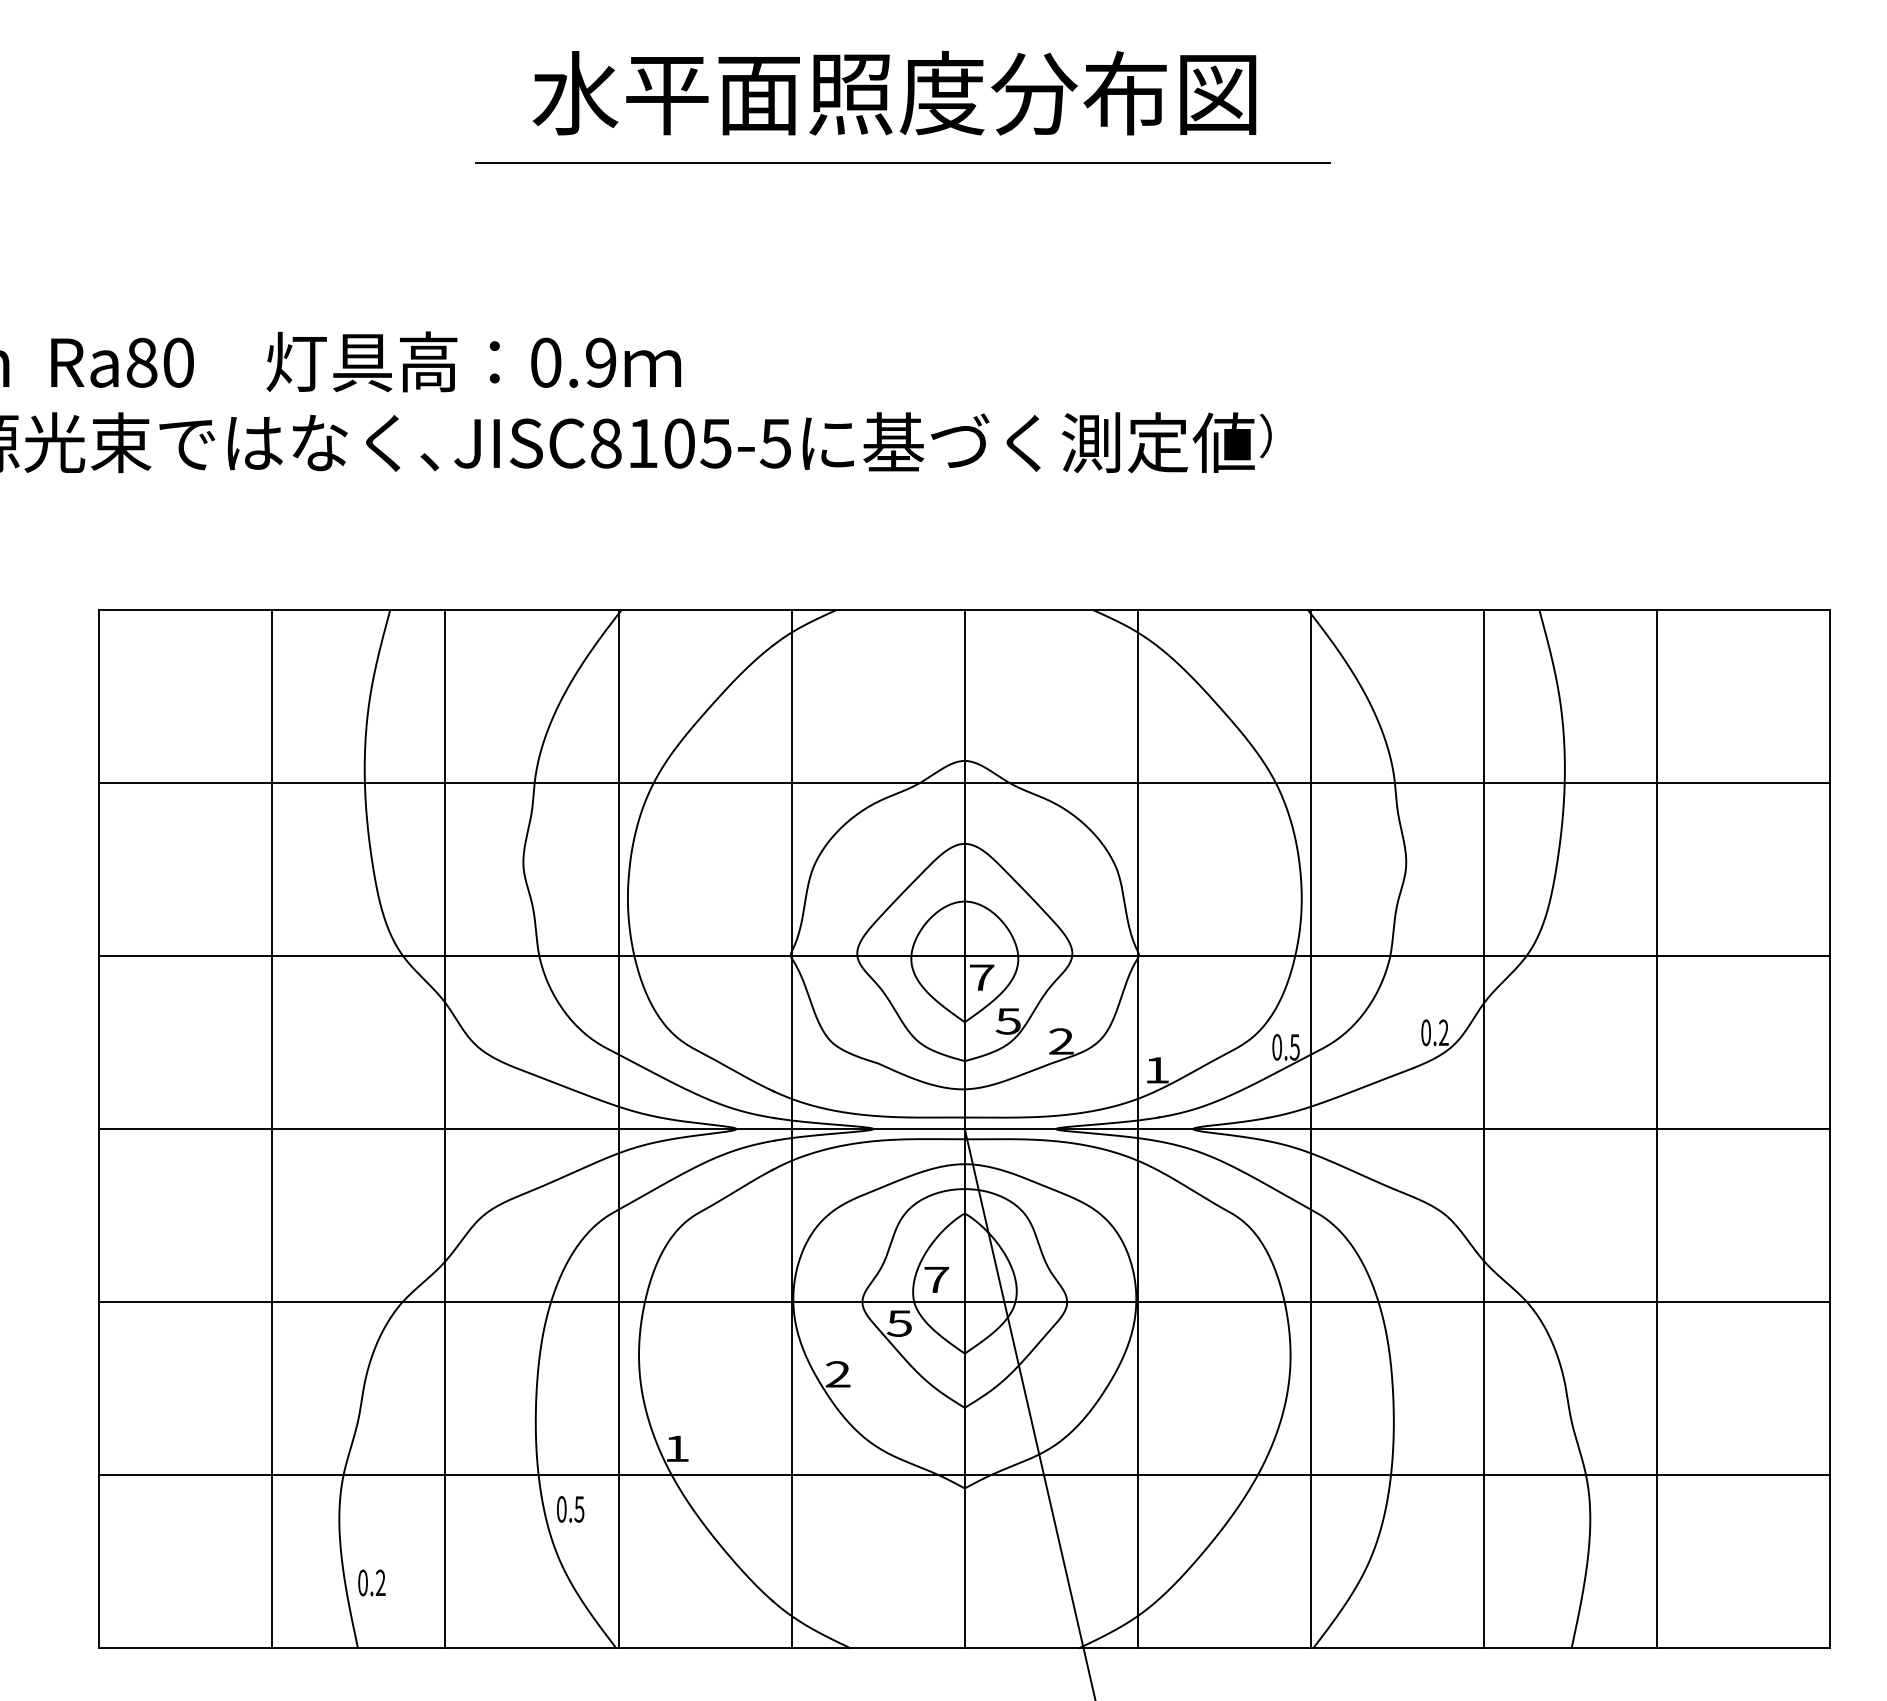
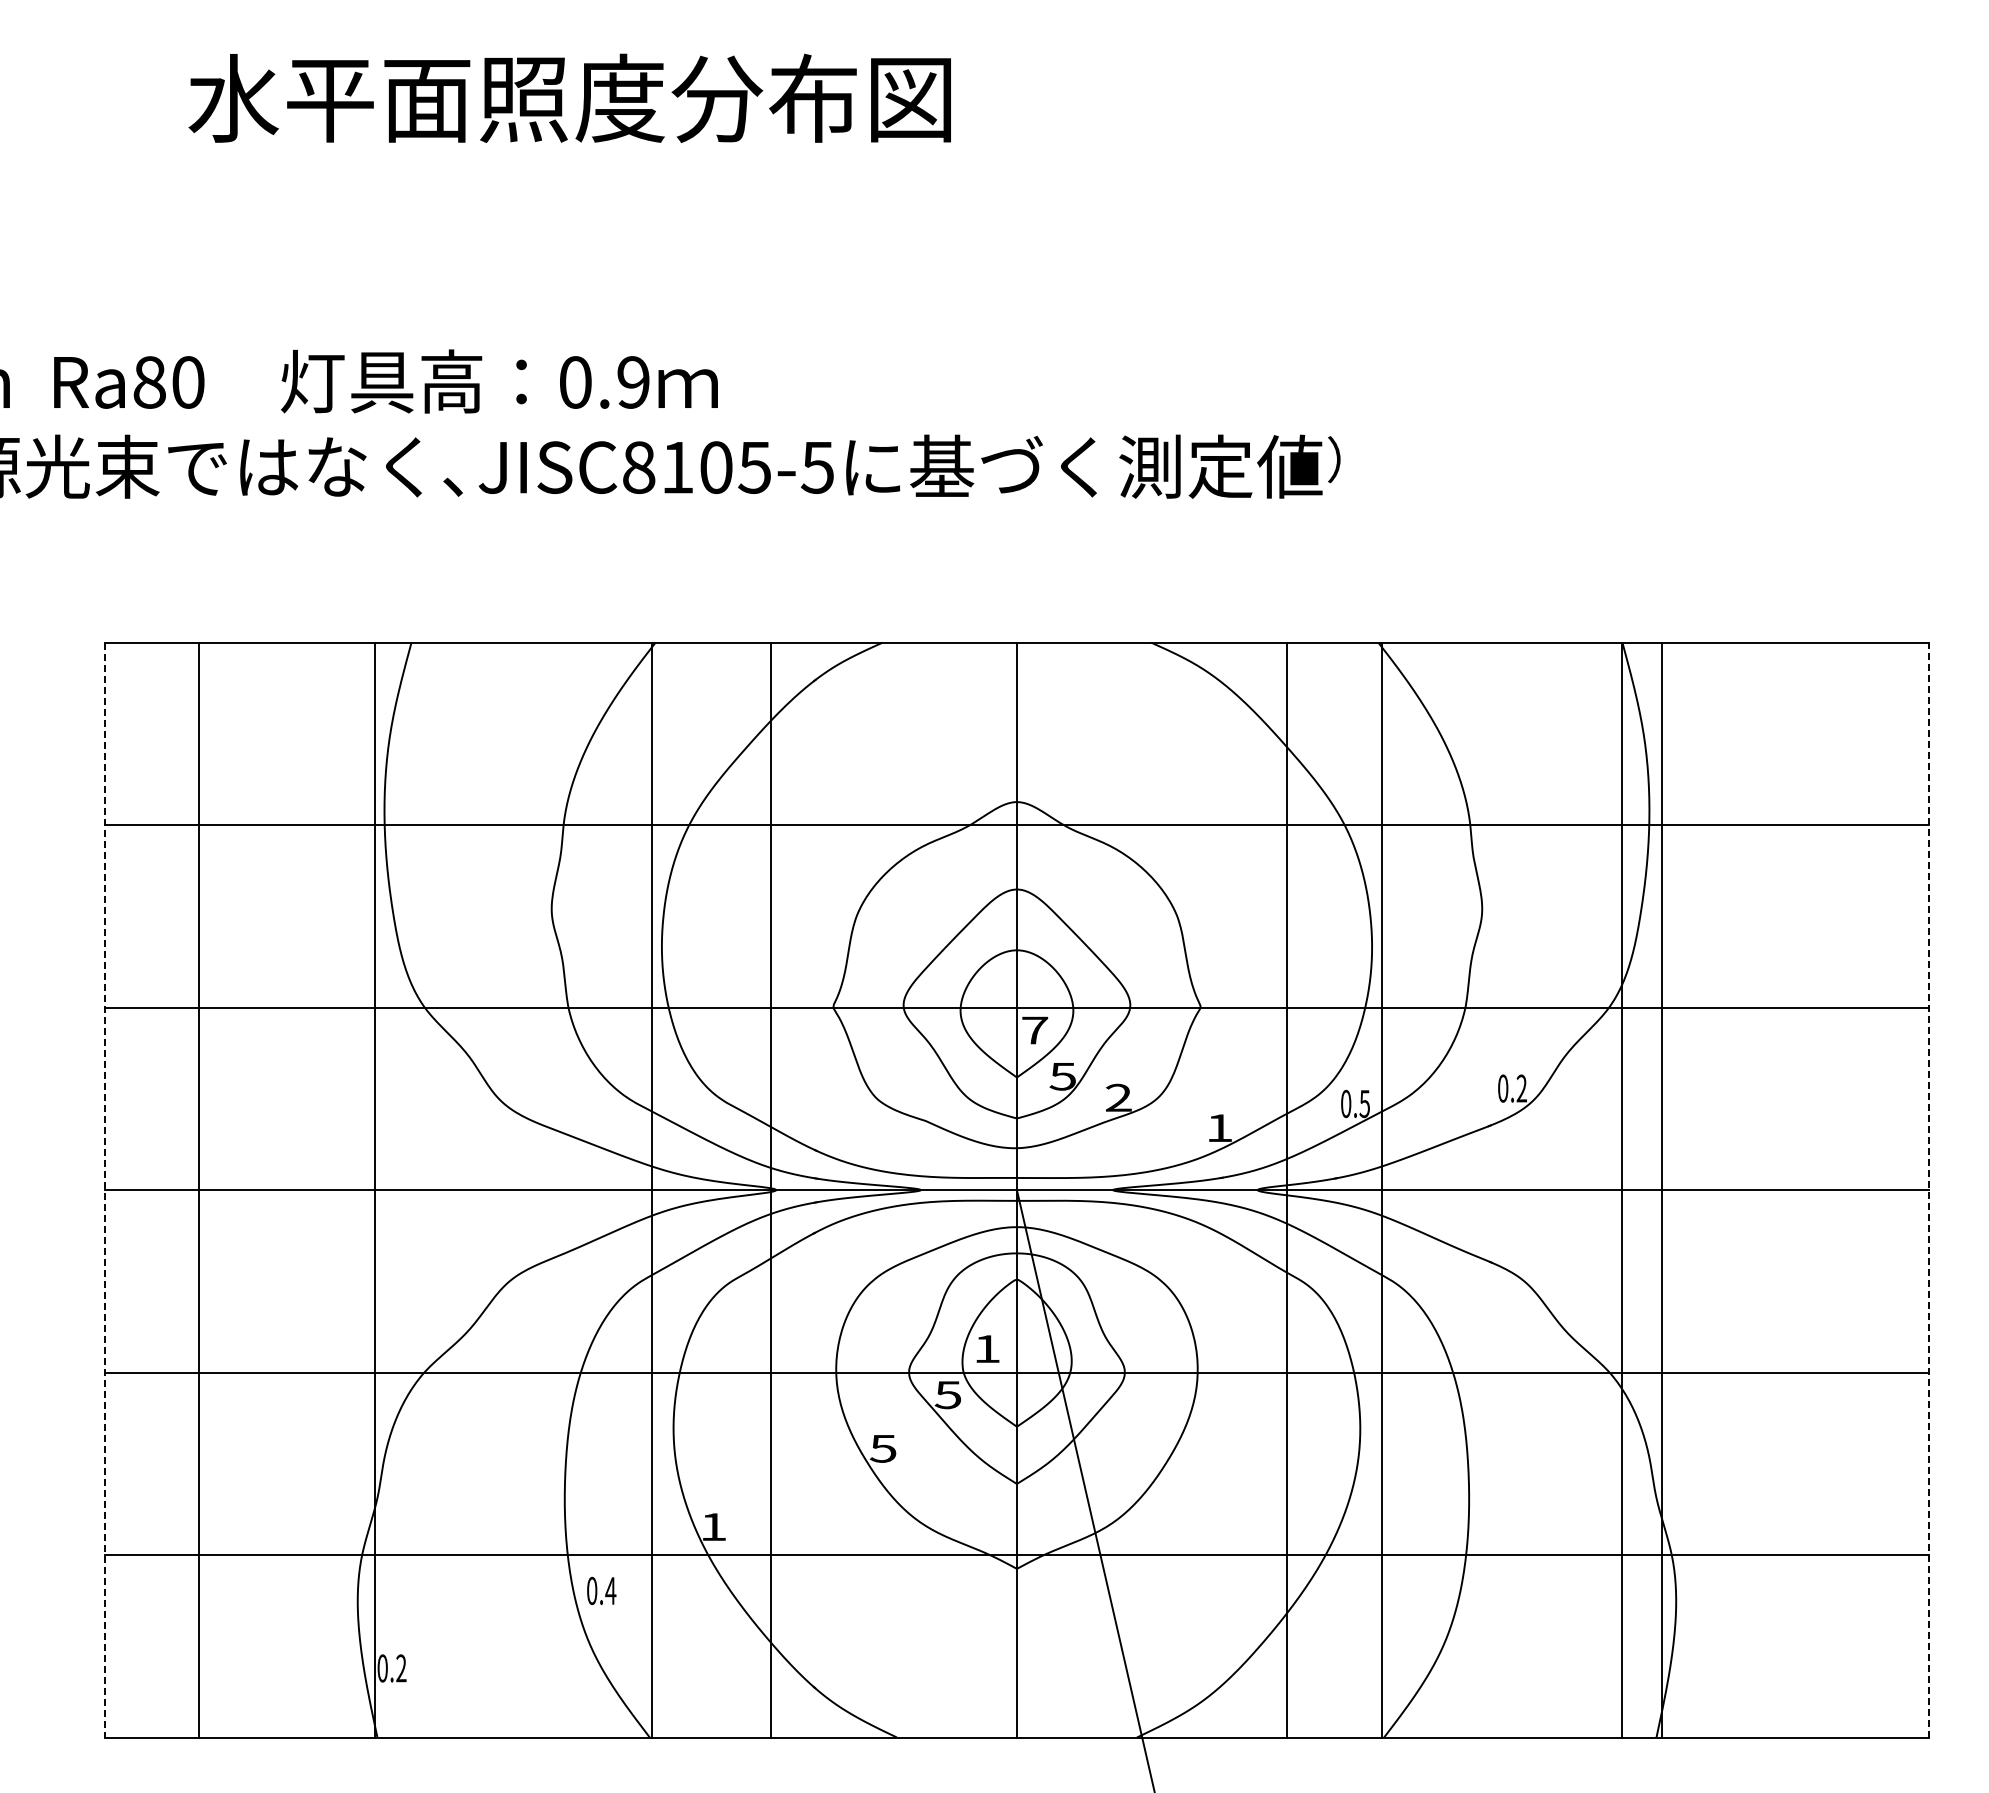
text: (894, 92) -> (569, 97), moved
line: (902, 162) -> (951, 171), removed
line: (272, 1128) -> (199, 1189), moved
line: (445, 1128) -> (374, 1189), moved
line: (791, 1128) -> (770, 1189), moved
line: (1138, 1128) -> (1287, 1189), moved
line: (1484, 1128) -> (1622, 1189), moved
line: (1656, 1128) -> (1661, 1189), moved
line: (1830, 1128) -> (1929, 1189), solid -> dashed
line: (99, 1129) -> (104, 1190), solid -> dashed
text: (936, 1279) -> (987, 1348), 7 -> 1
text: (837, 1374) -> (882, 1448), 2 -> 5
text: (579, 1509) -> (610, 1591), 0.5 -> 0.4

